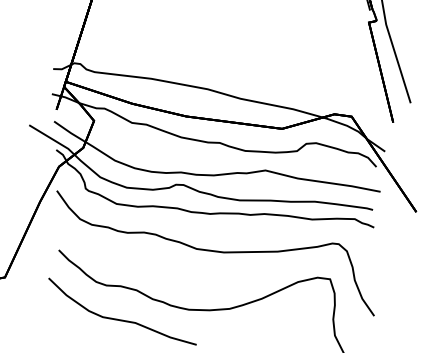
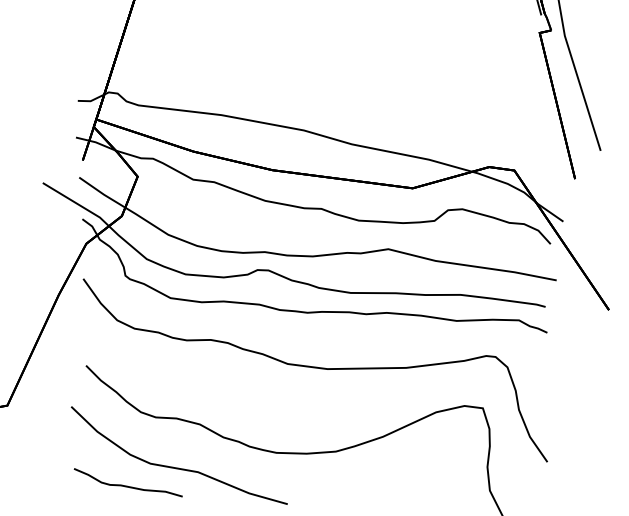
part: (87, 330) -> (128, 483), added

